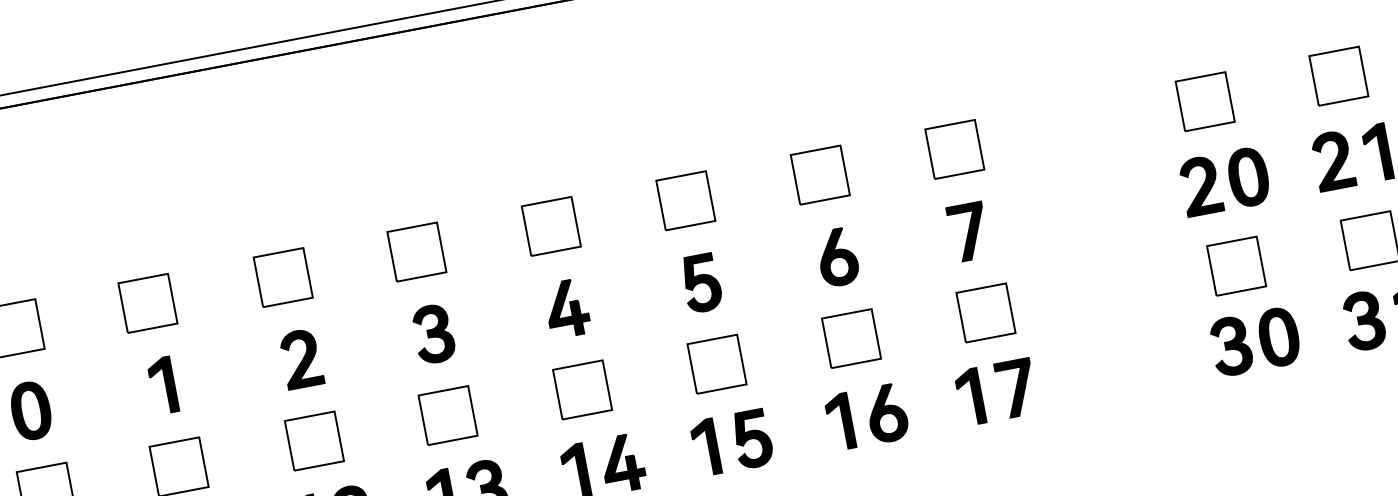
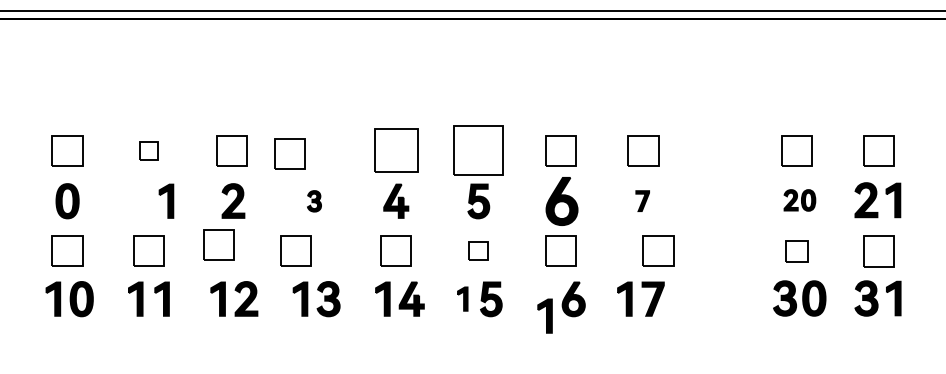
part: (1224, 181) -> (799, 200), size x0.6
part: (685, 200) -> (478, 150), size x1.6
part: (550, 226) -> (395, 150), size x1.4
part: (968, 230) -> (642, 200), size x0.6
part: (416, 251) -> (289, 153), moved
part: (838, 257) -> (562, 201), size x1.4
part: (1235, 266) -> (796, 251), size x0.7
part: (147, 302) -> (148, 150), size x0.6
part: (985, 312) -> (658, 250), moved
part: (433, 334) -> (314, 201), size x0.6
part: (716, 363) -> (478, 250), size x0.6
part: (162, 384) -> (166, 200), moved
part: (447, 414) -> (295, 250), moved
part: (839, 421) -> (544, 315), moved
part: (313, 440) -> (218, 244), moved
part: (705, 446) -> (462, 298), size x0.7

